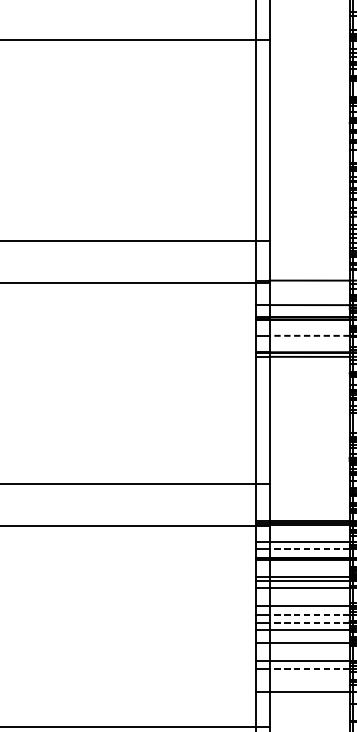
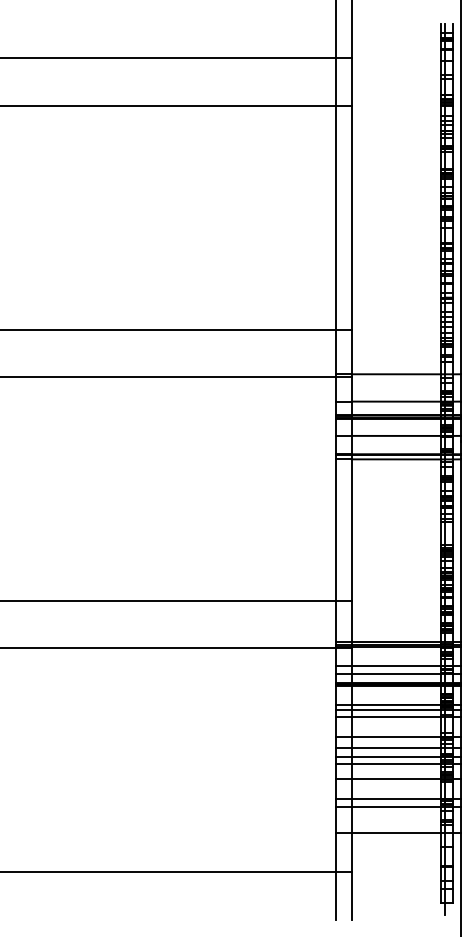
line: (309, 335) -> (396, 435), dashed -> solid
line: (309, 548) -> (396, 673), dashed -> solid
line: (309, 615) -> (396, 747), dashed -> solid
line: (309, 623) -> (396, 756), dashed -> solid
line: (309, 668) -> (396, 807), dashed -> solid

